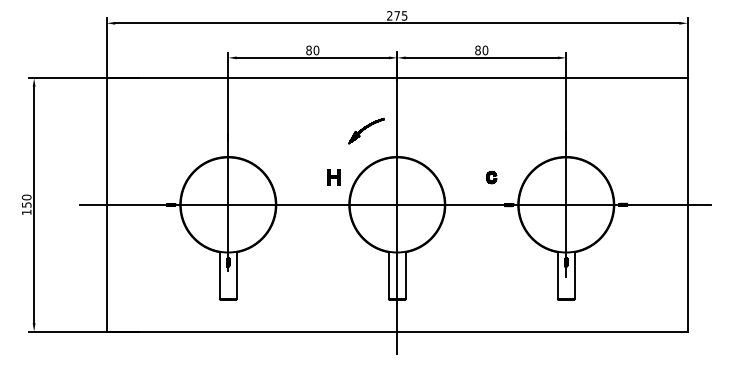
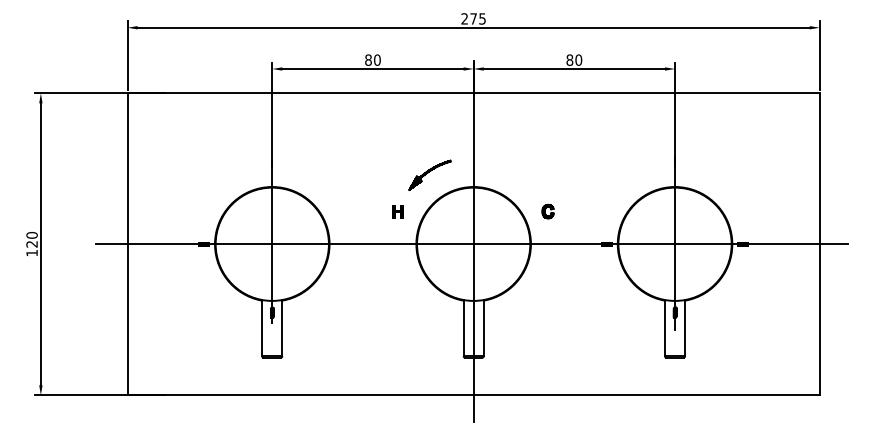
part: (366, 130) -> (429, 174), moved
part: (333, 177) -> (397, 211), size x0.71
part: (491, 177) -> (547, 211), moved
text: (26, 205) -> (31, 244), 150 -> 120

